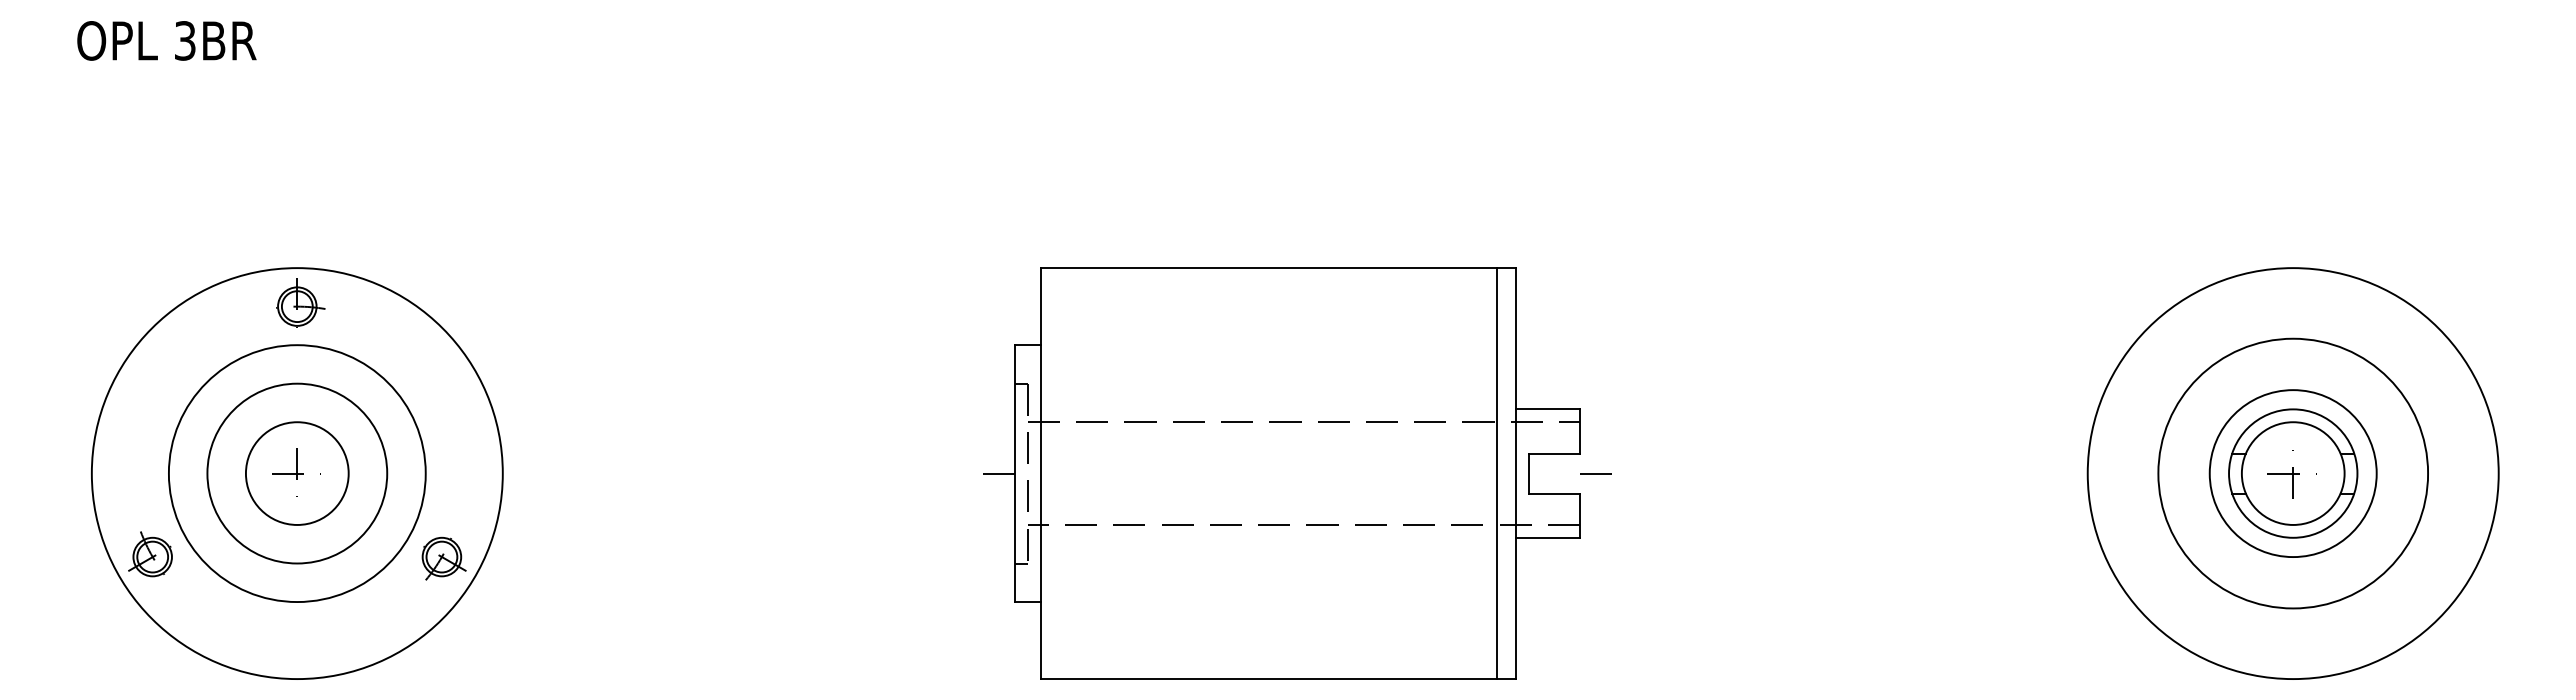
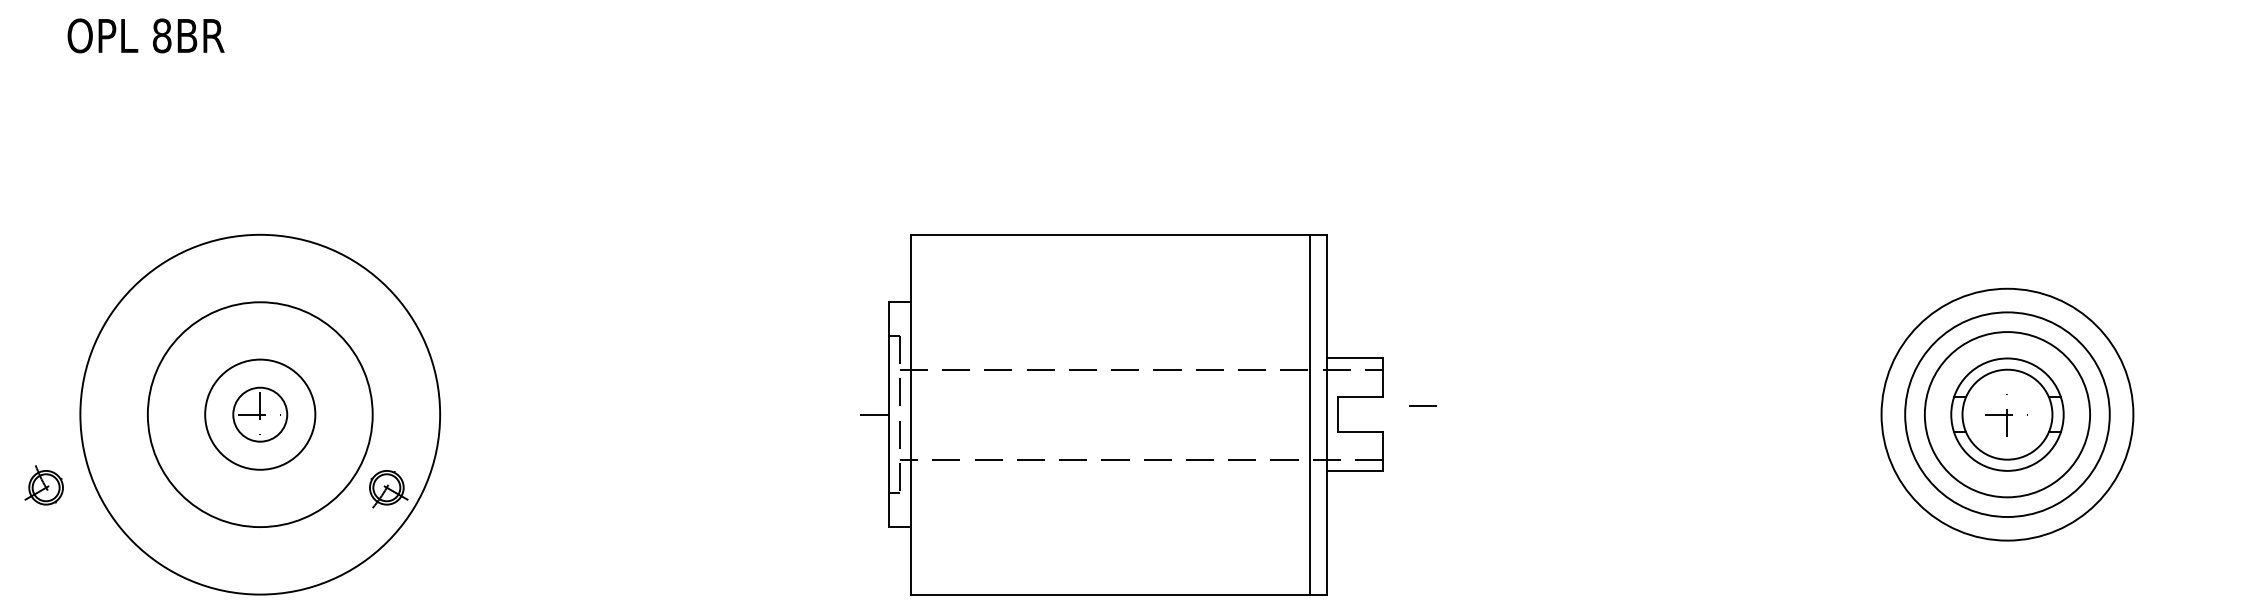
text: (184, 40) -> (161, 35), 3BR -> 8BR
part: (300, 302) -> (263, 264), removed
circle: (296, 473) -> (259, 414), size x0.6
circle: (297, 473) -> (260, 414), size x0.7
line: (1595, 473) -> (1422, 405), moved
circle: (2292, 473) -> (2006, 414), size x0.7
circle: (2292, 473) -> (2006, 414), size x1.4
circle: (2293, 473) -> (2007, 414), size x0.7
part: (150, 554) -> (44, 485), moved

